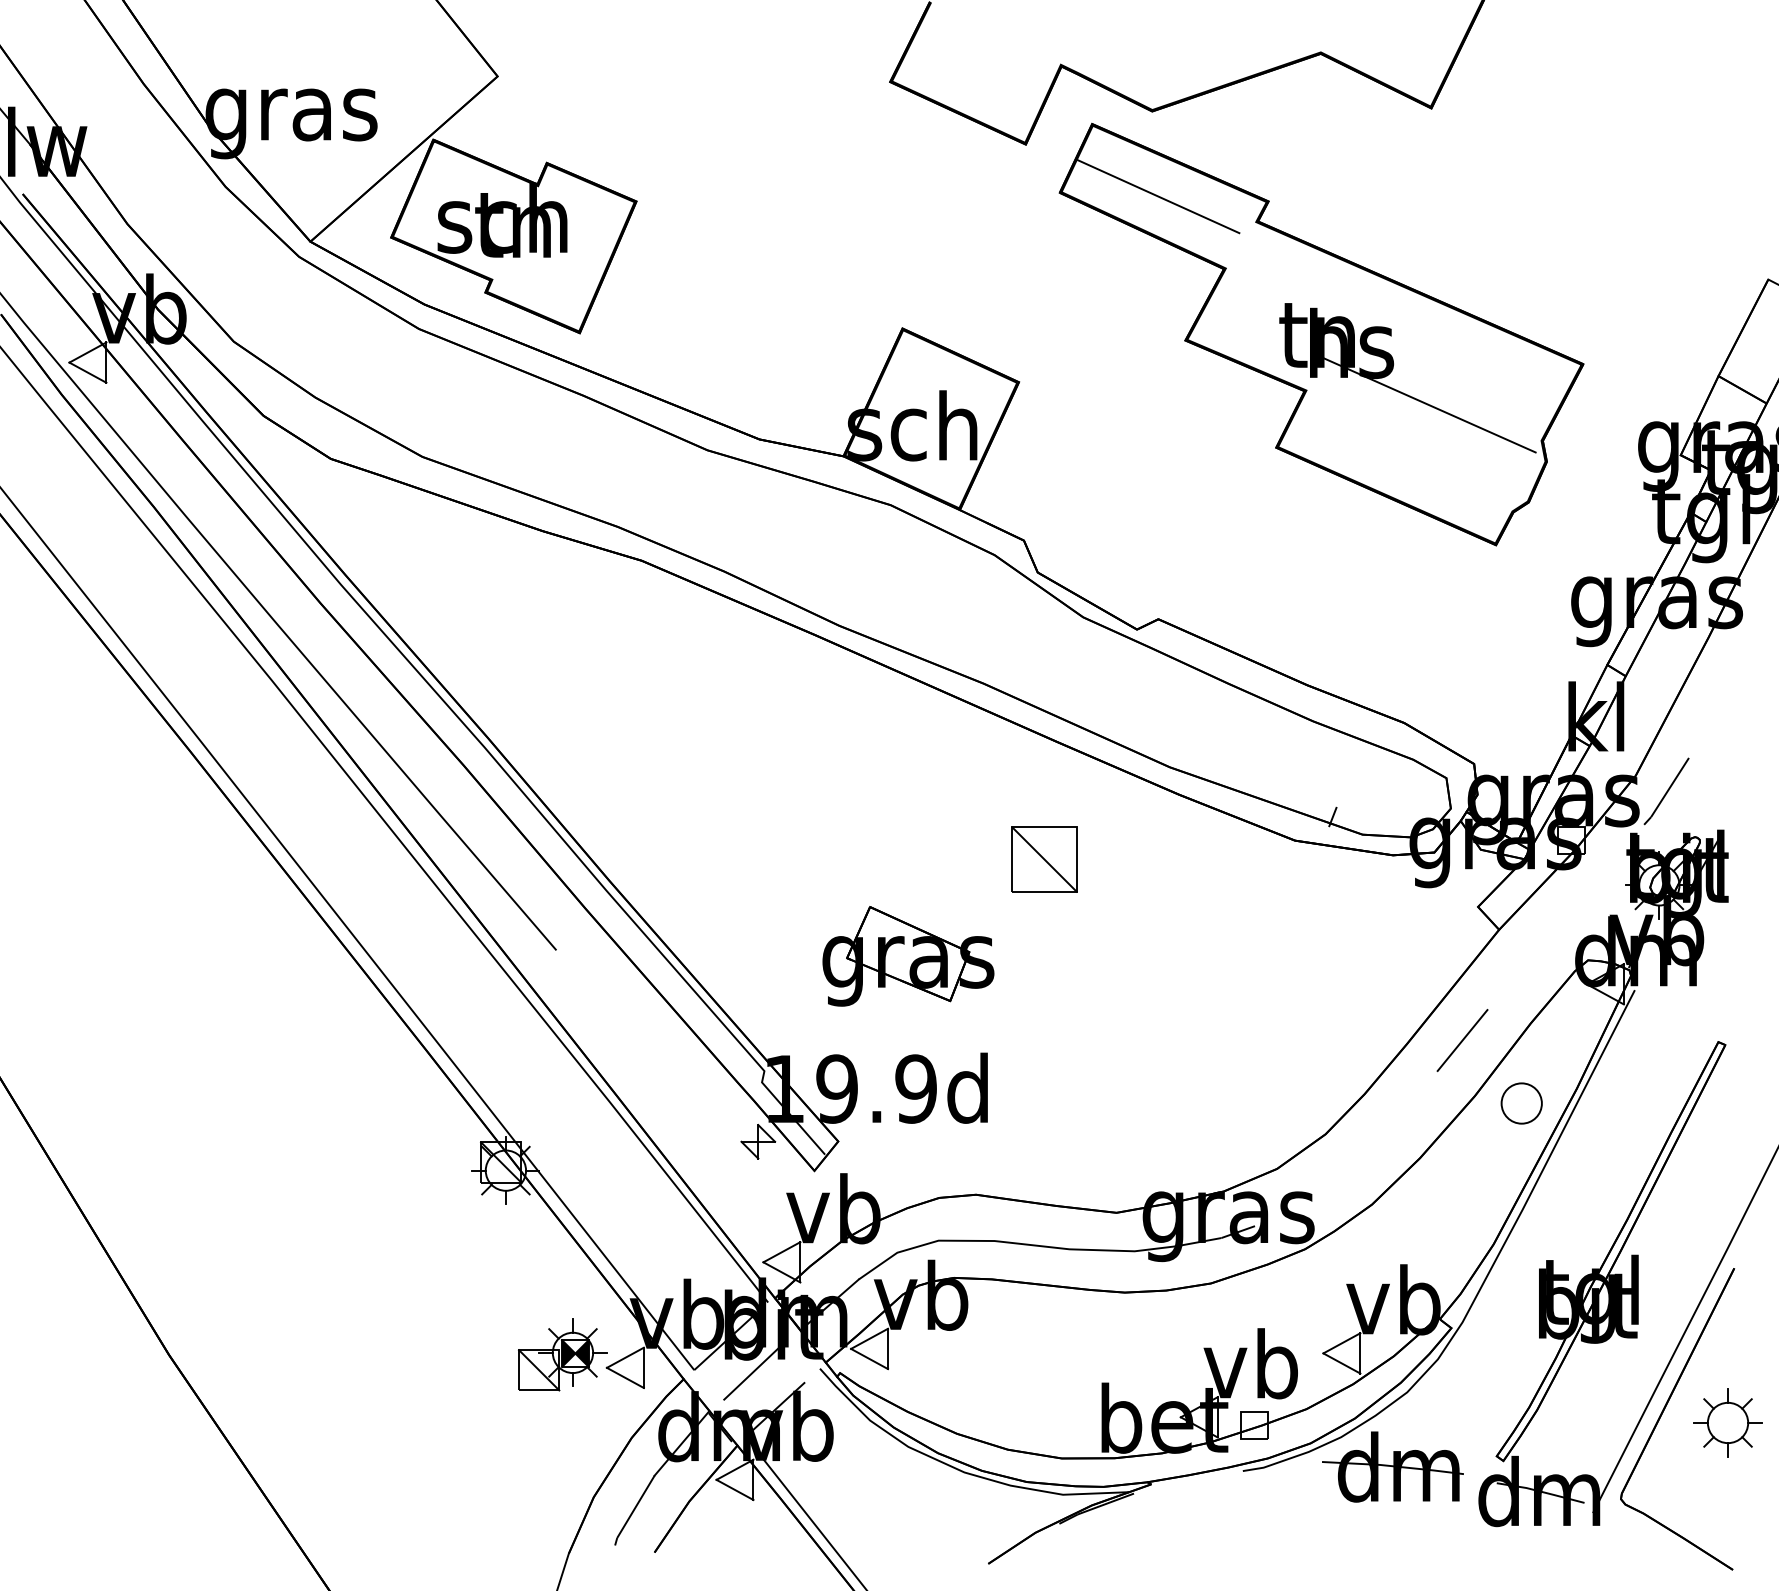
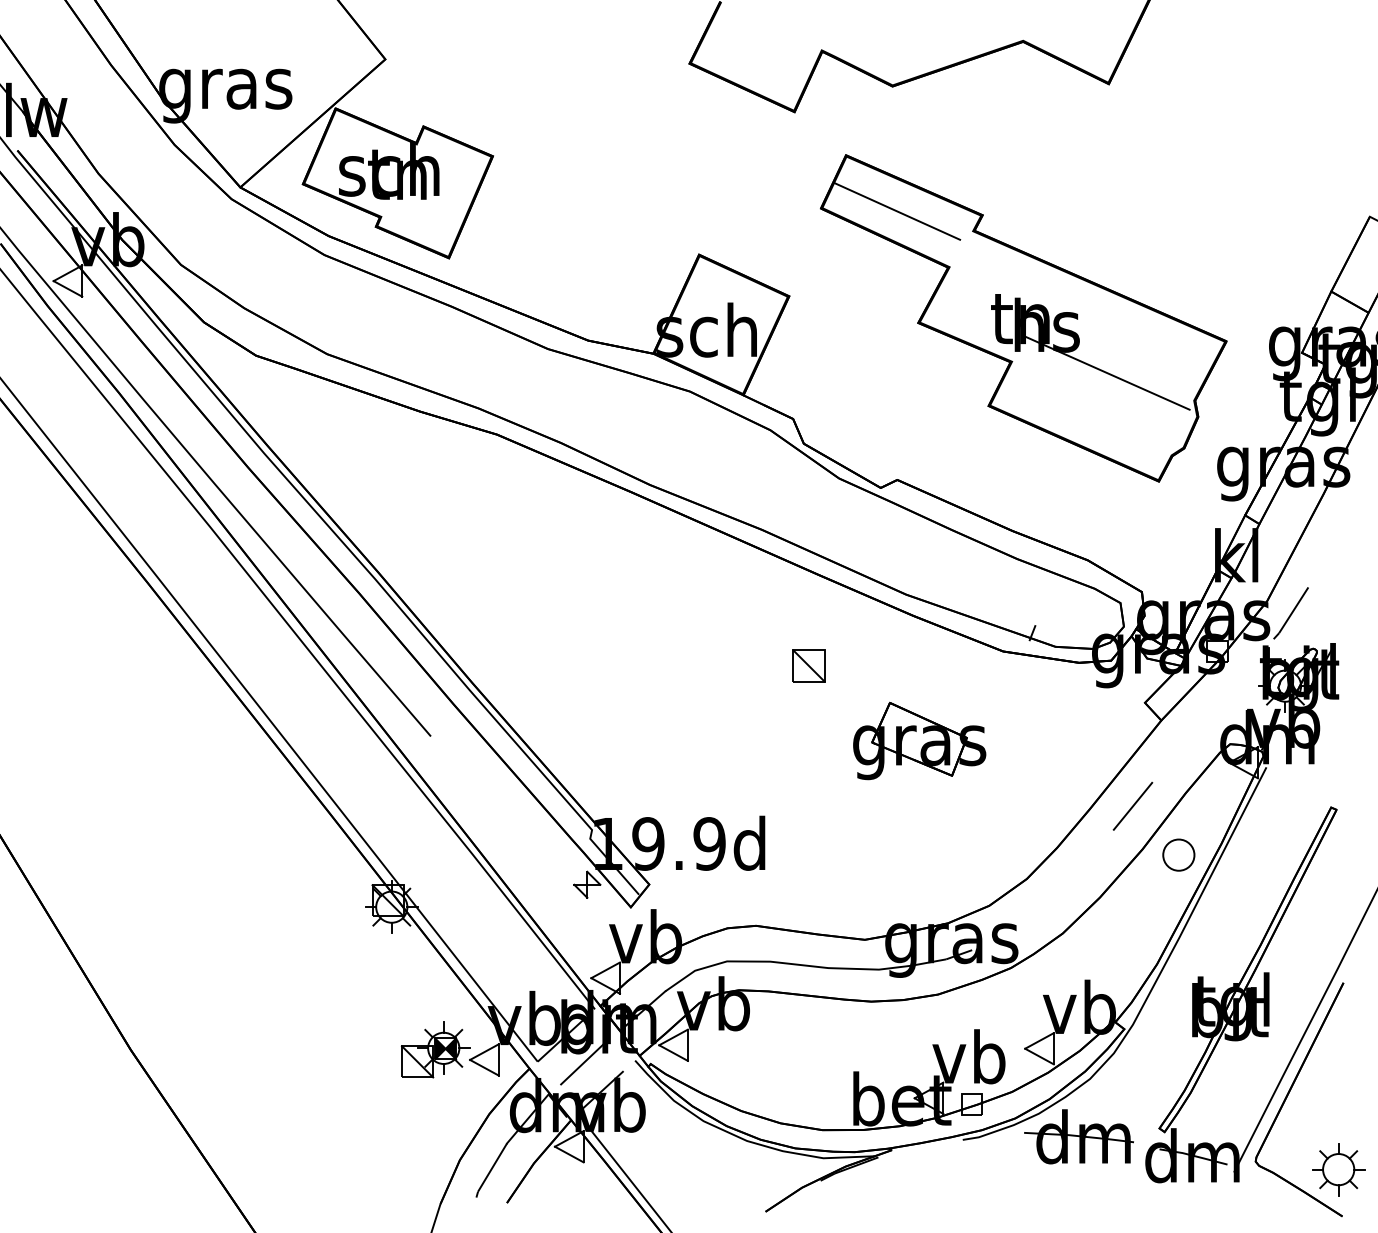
part: (1321, 334) -> (1023, 318), moved
part: (1043, 858) -> (808, 665), size x0.62
part: (908, 955) -> (919, 740), moved
part: (1727, 1422) -> (1338, 1169), moved

